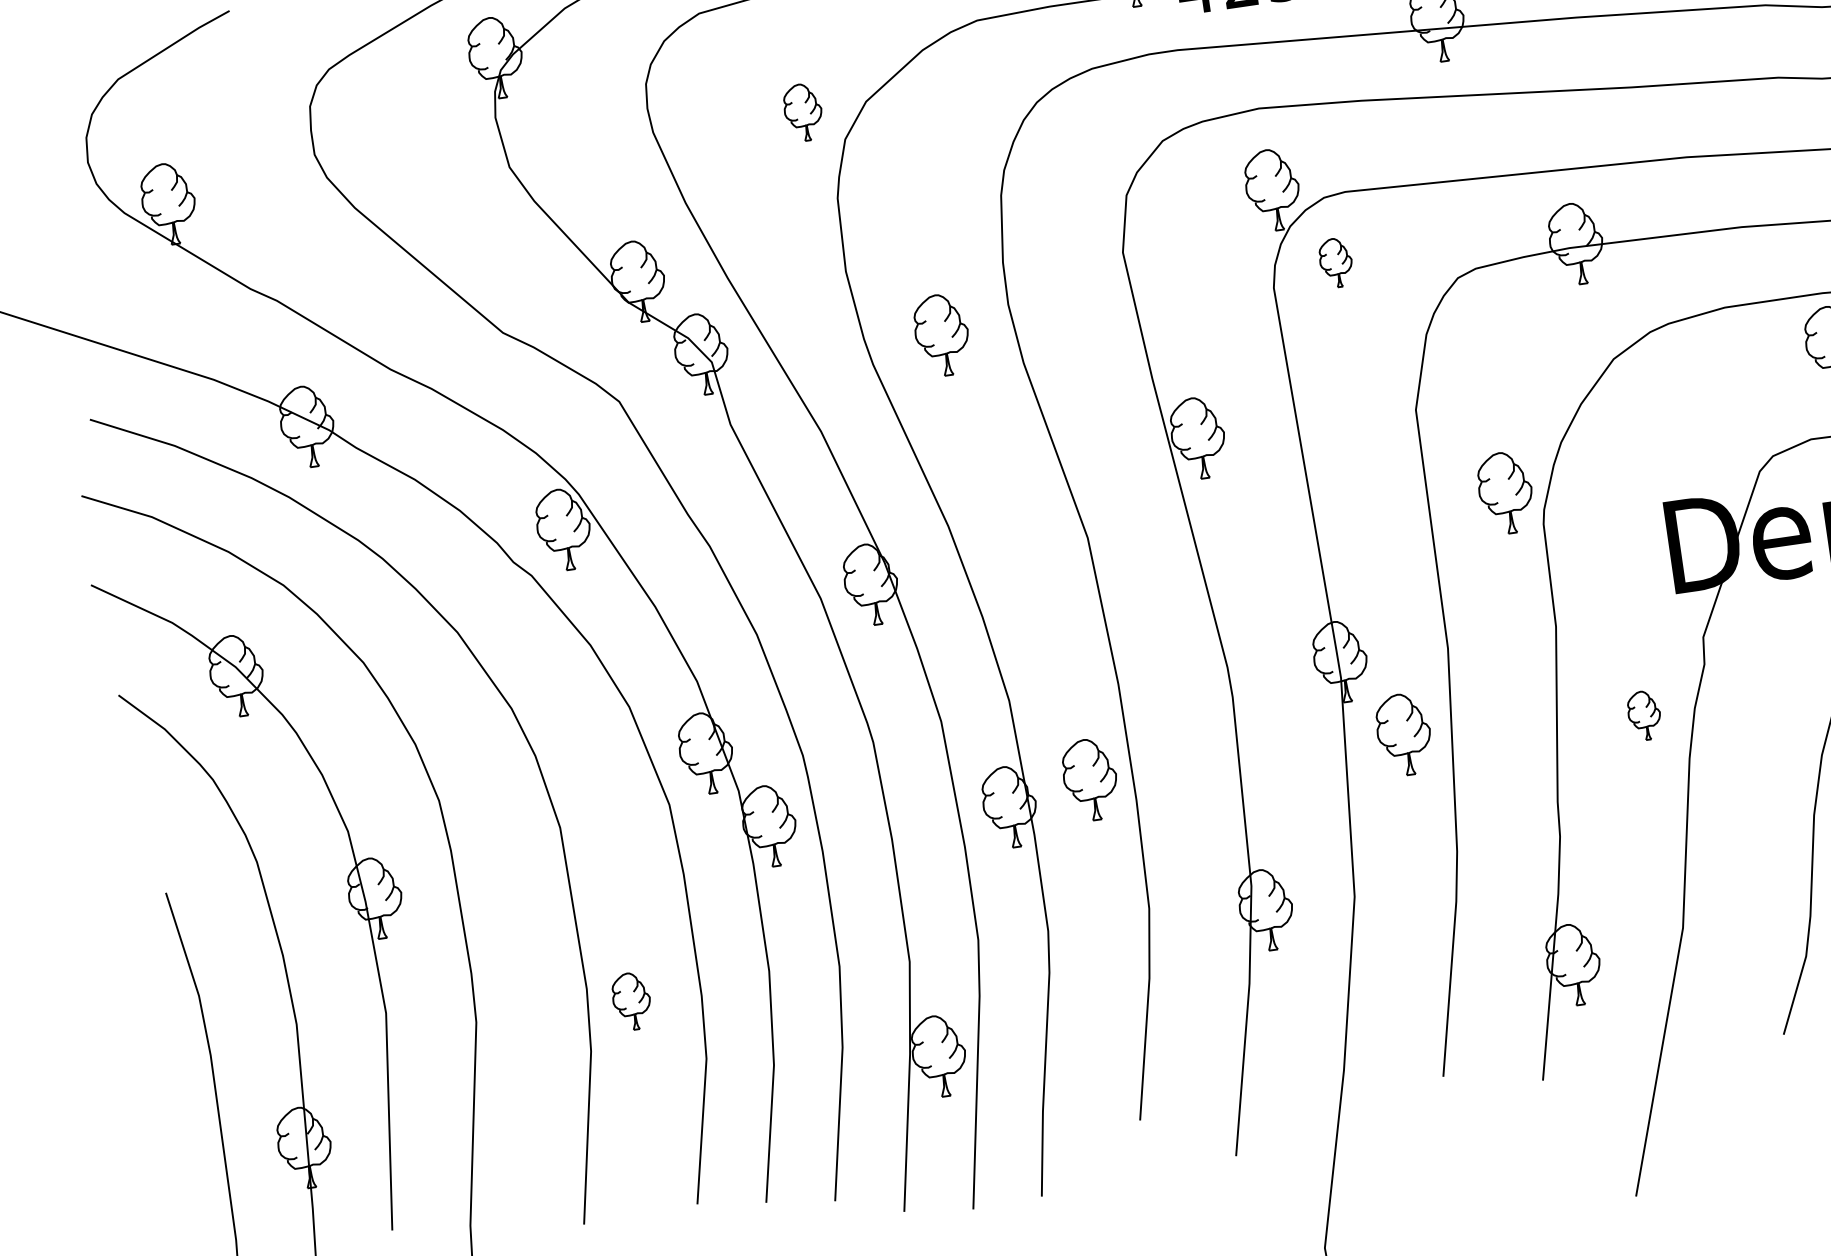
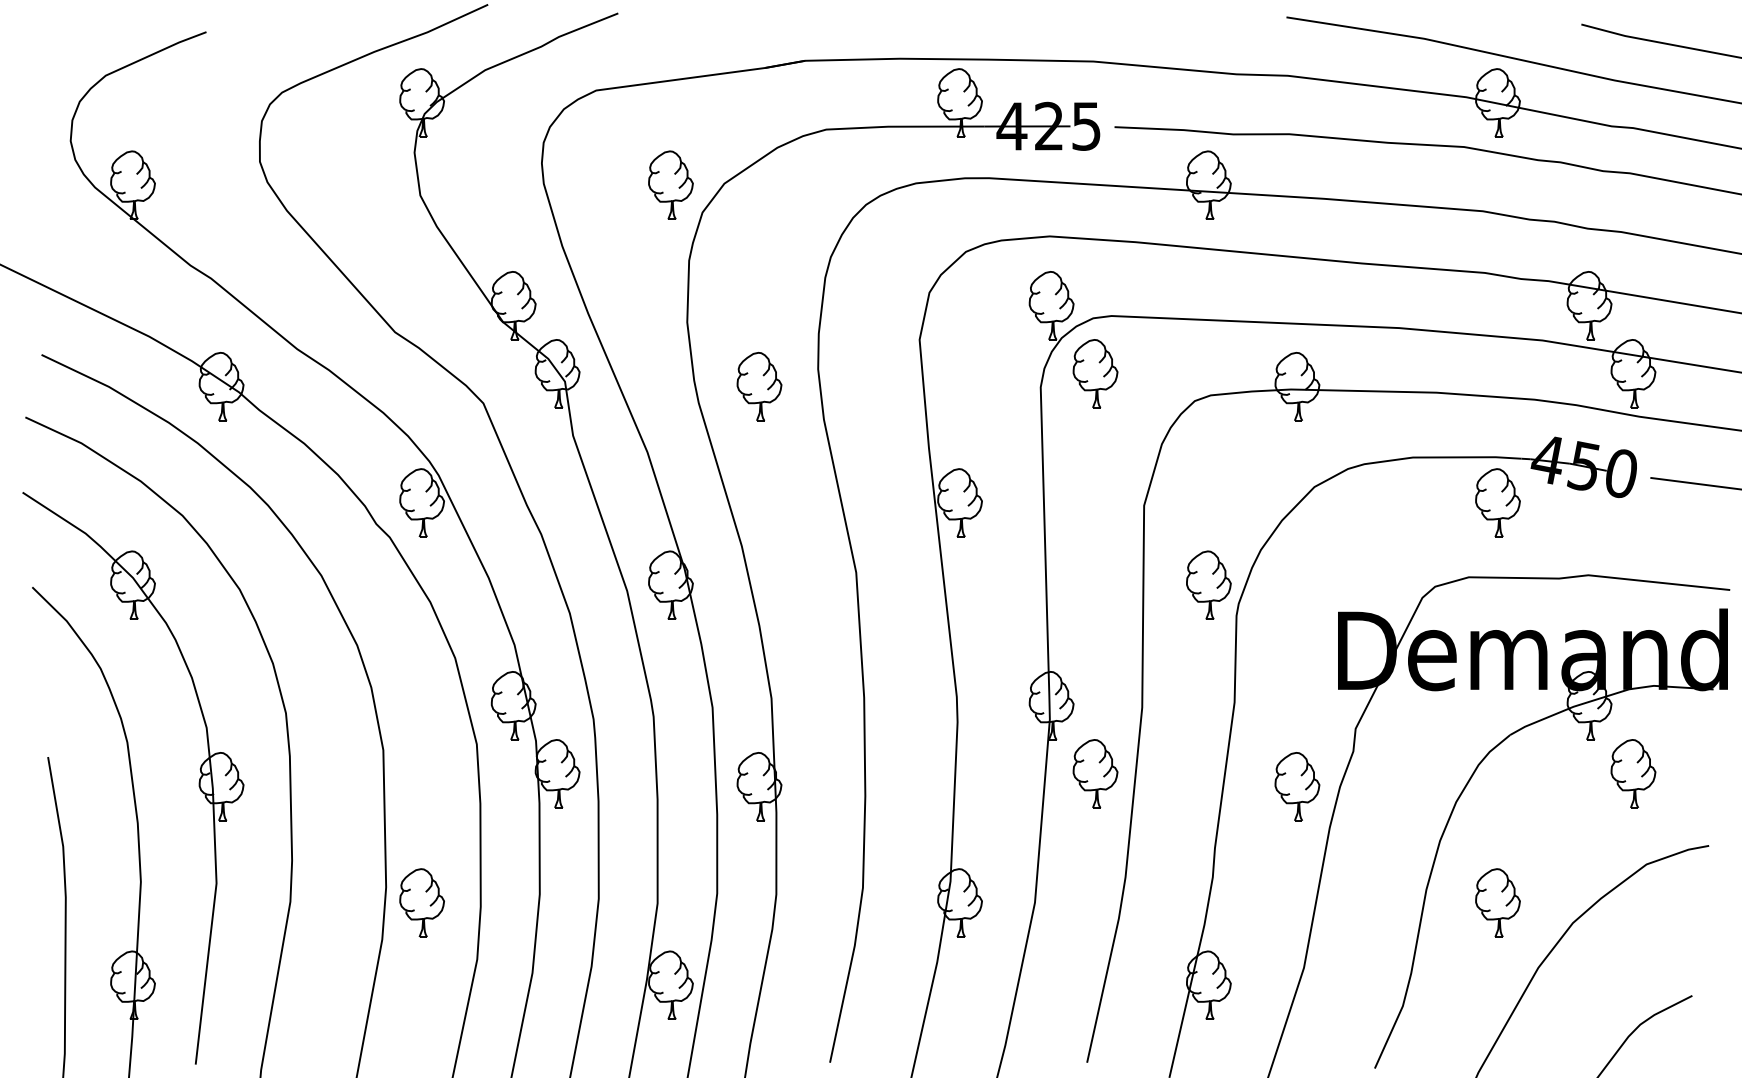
part: (802, 111) -> (670, 184), size x1.43
part: (1336, 262) -> (1095, 373), size x1.67
part: (1644, 715) -> (1297, 786), size x1.67
part: (1090, 779) -> (829, 773), removed
part: (631, 1000) -> (421, 902), size x1.43

